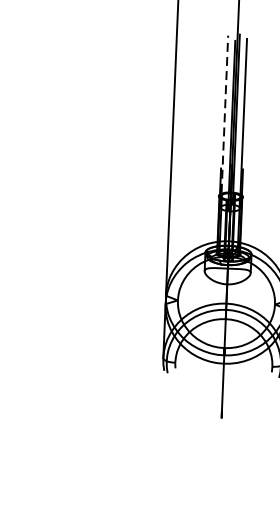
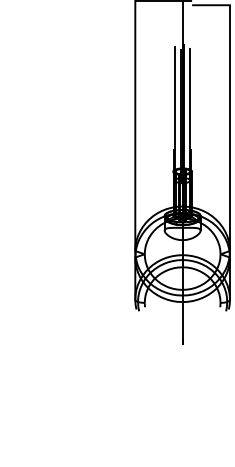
line: (224, 121) -> (175, 113), dashed -> solid

